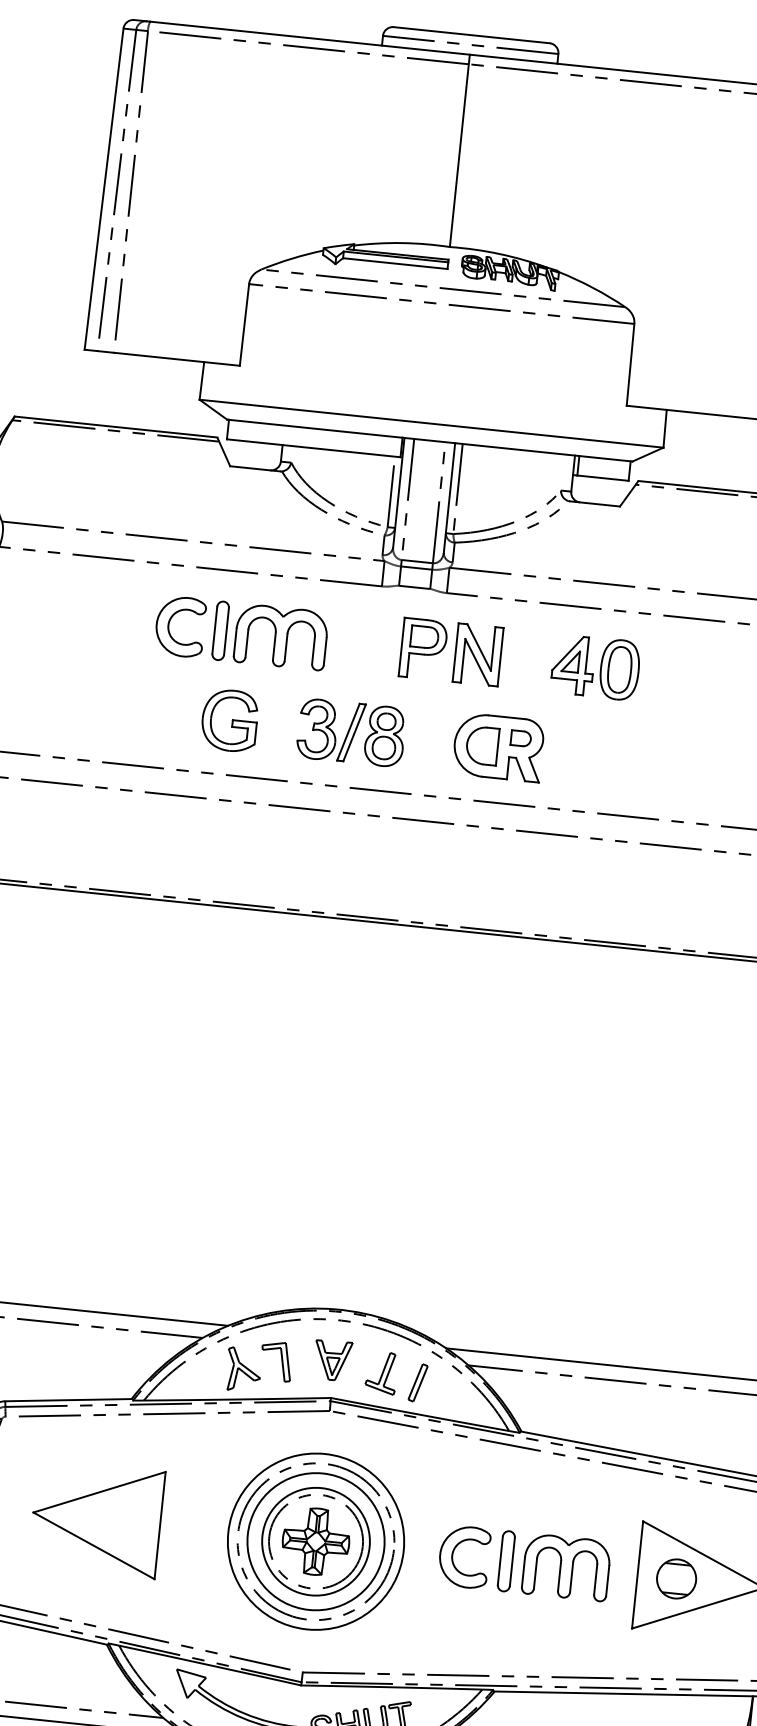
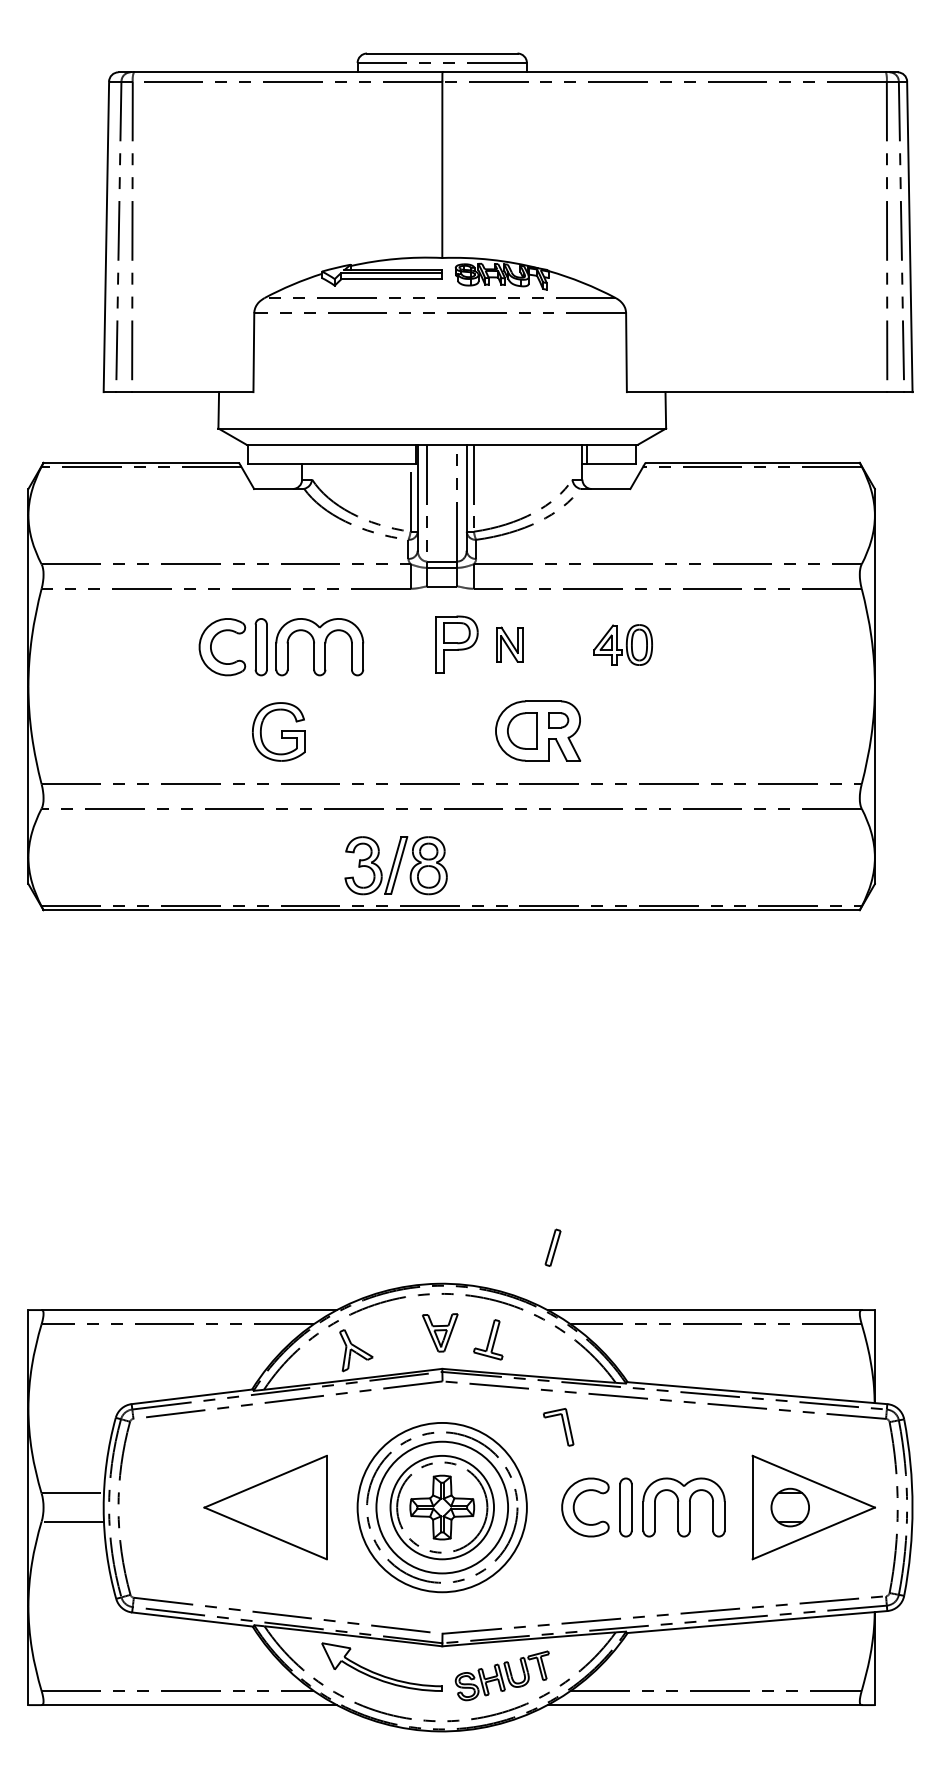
part: (478, 654) -> (509, 644), size x0.6
part: (596, 666) -> (623, 644), size x0.7
part: (350, 732) -> (395, 865), moved
part: (276, 1361) -> (558, 1427), moved
part: (417, 1382) -> (552, 1247), moved
part: (96, 1518) -> (265, 1507), moved

